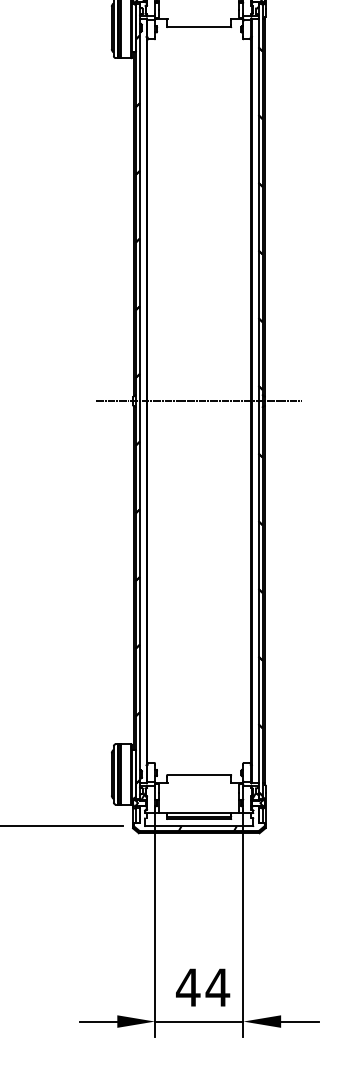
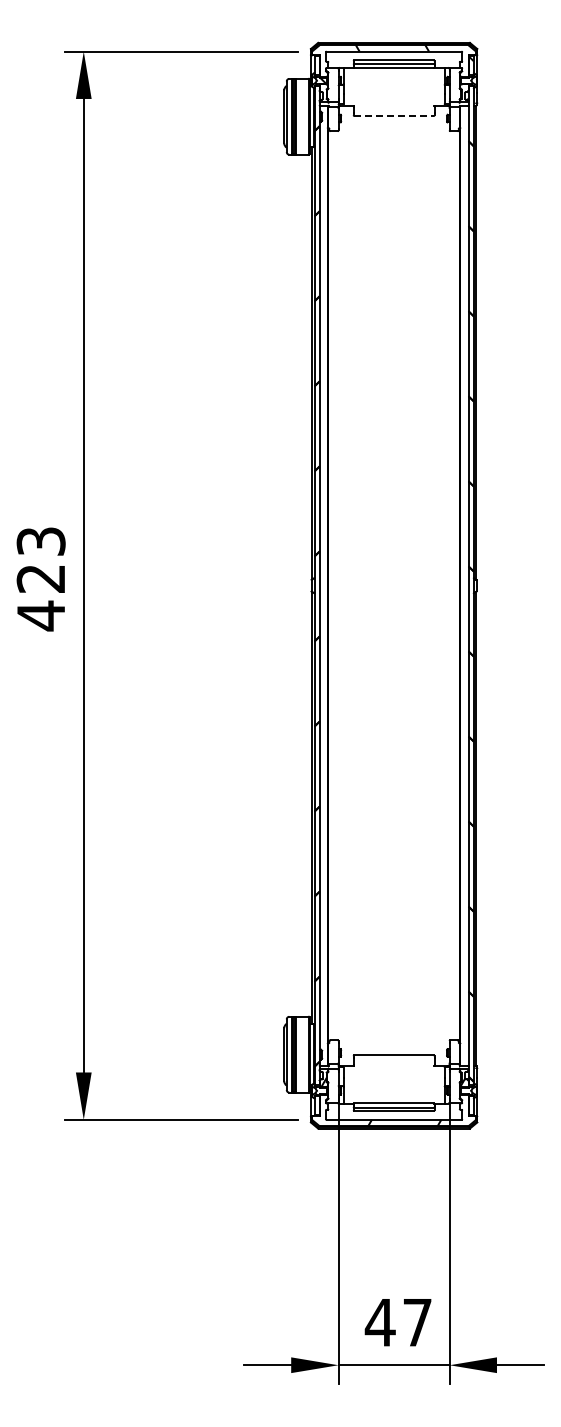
line: (199, 27) -> (394, 116), solid -> dashed
line: (198, 400) -> (393, 585), removed
text: (217, 987) -> (417, 1322), 44 -> 47

